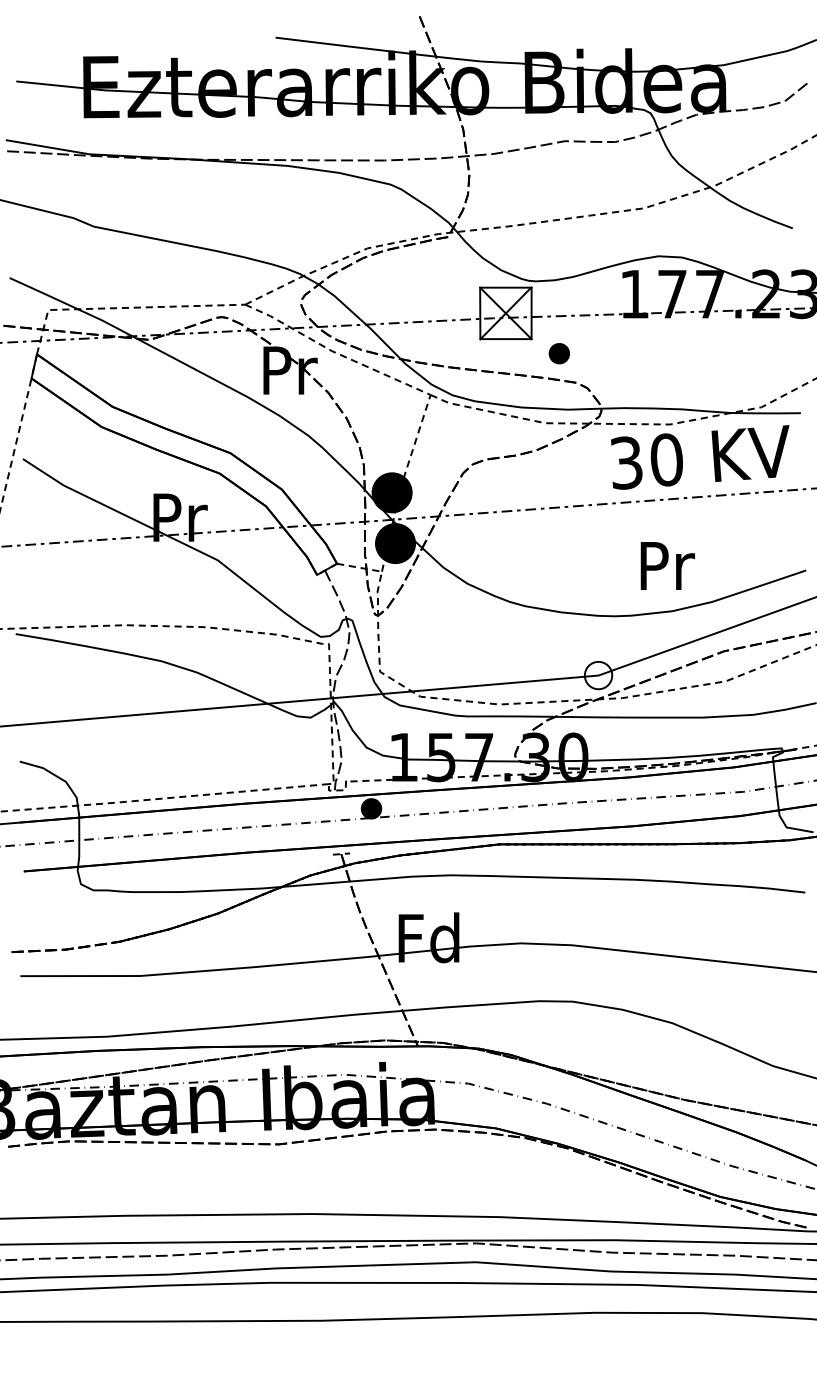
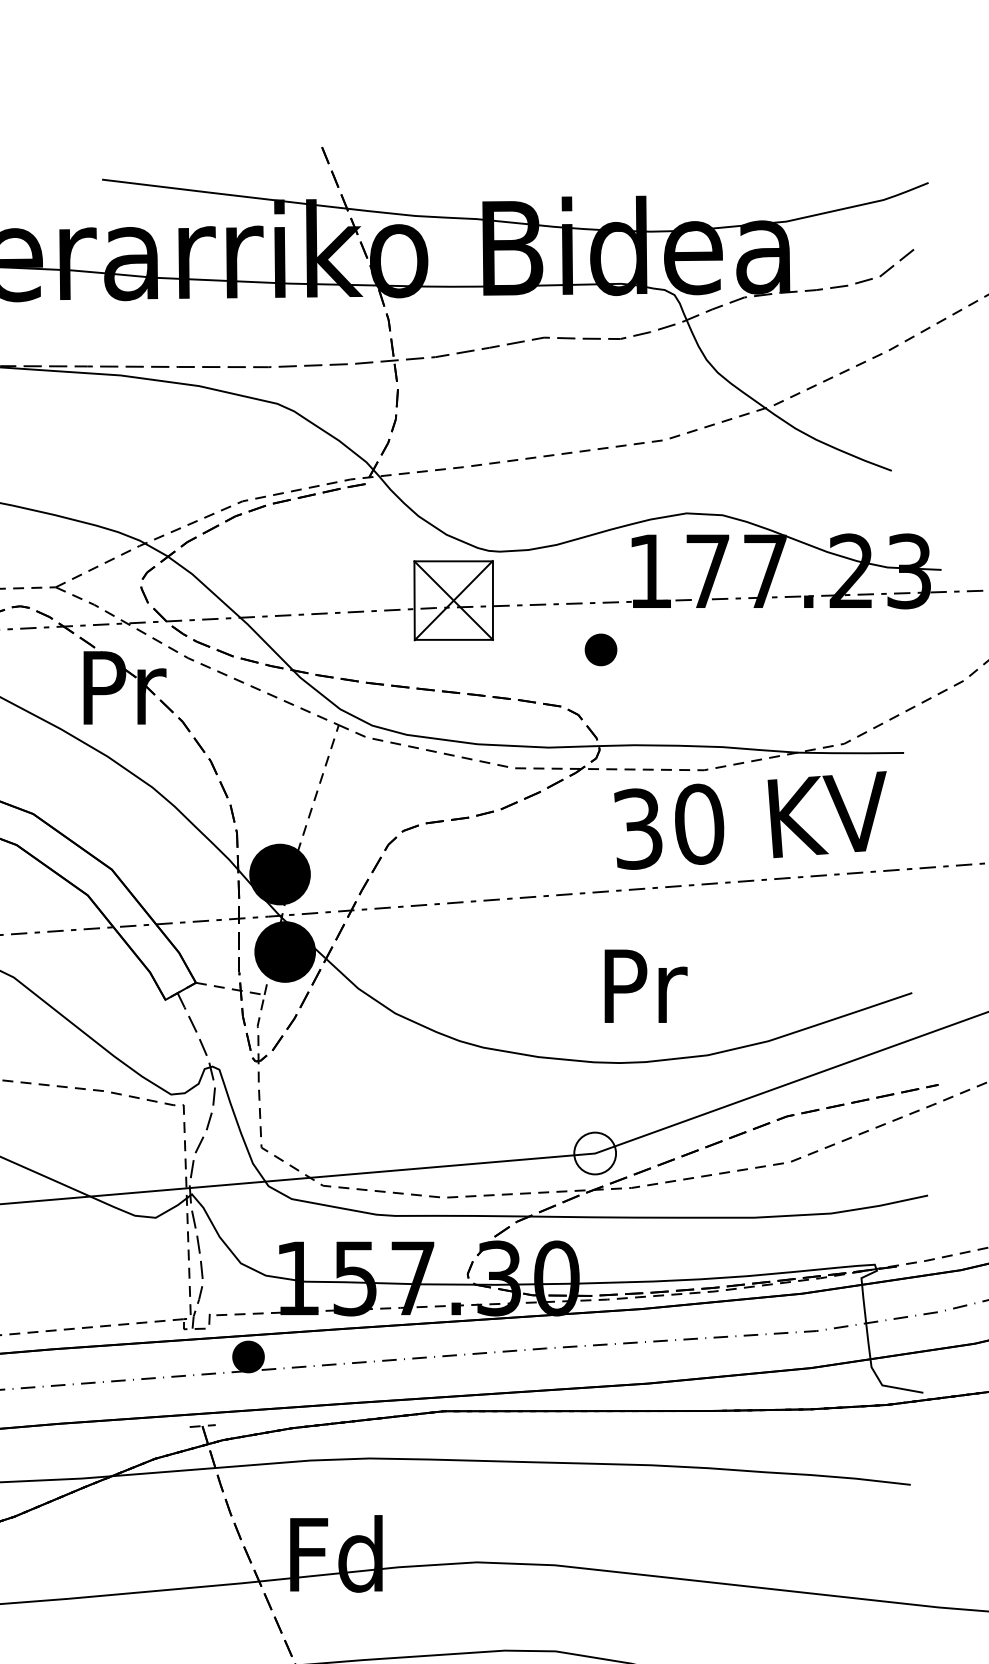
part: (558, 353) -> (599, 649), moved
text: (667, 565) -> (645, 985), moved

